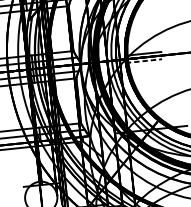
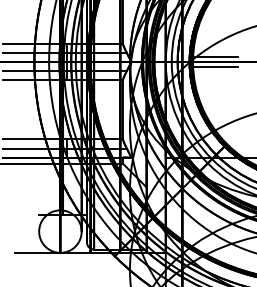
line: (143, 60) -> (213, 66), dashed -> solid

